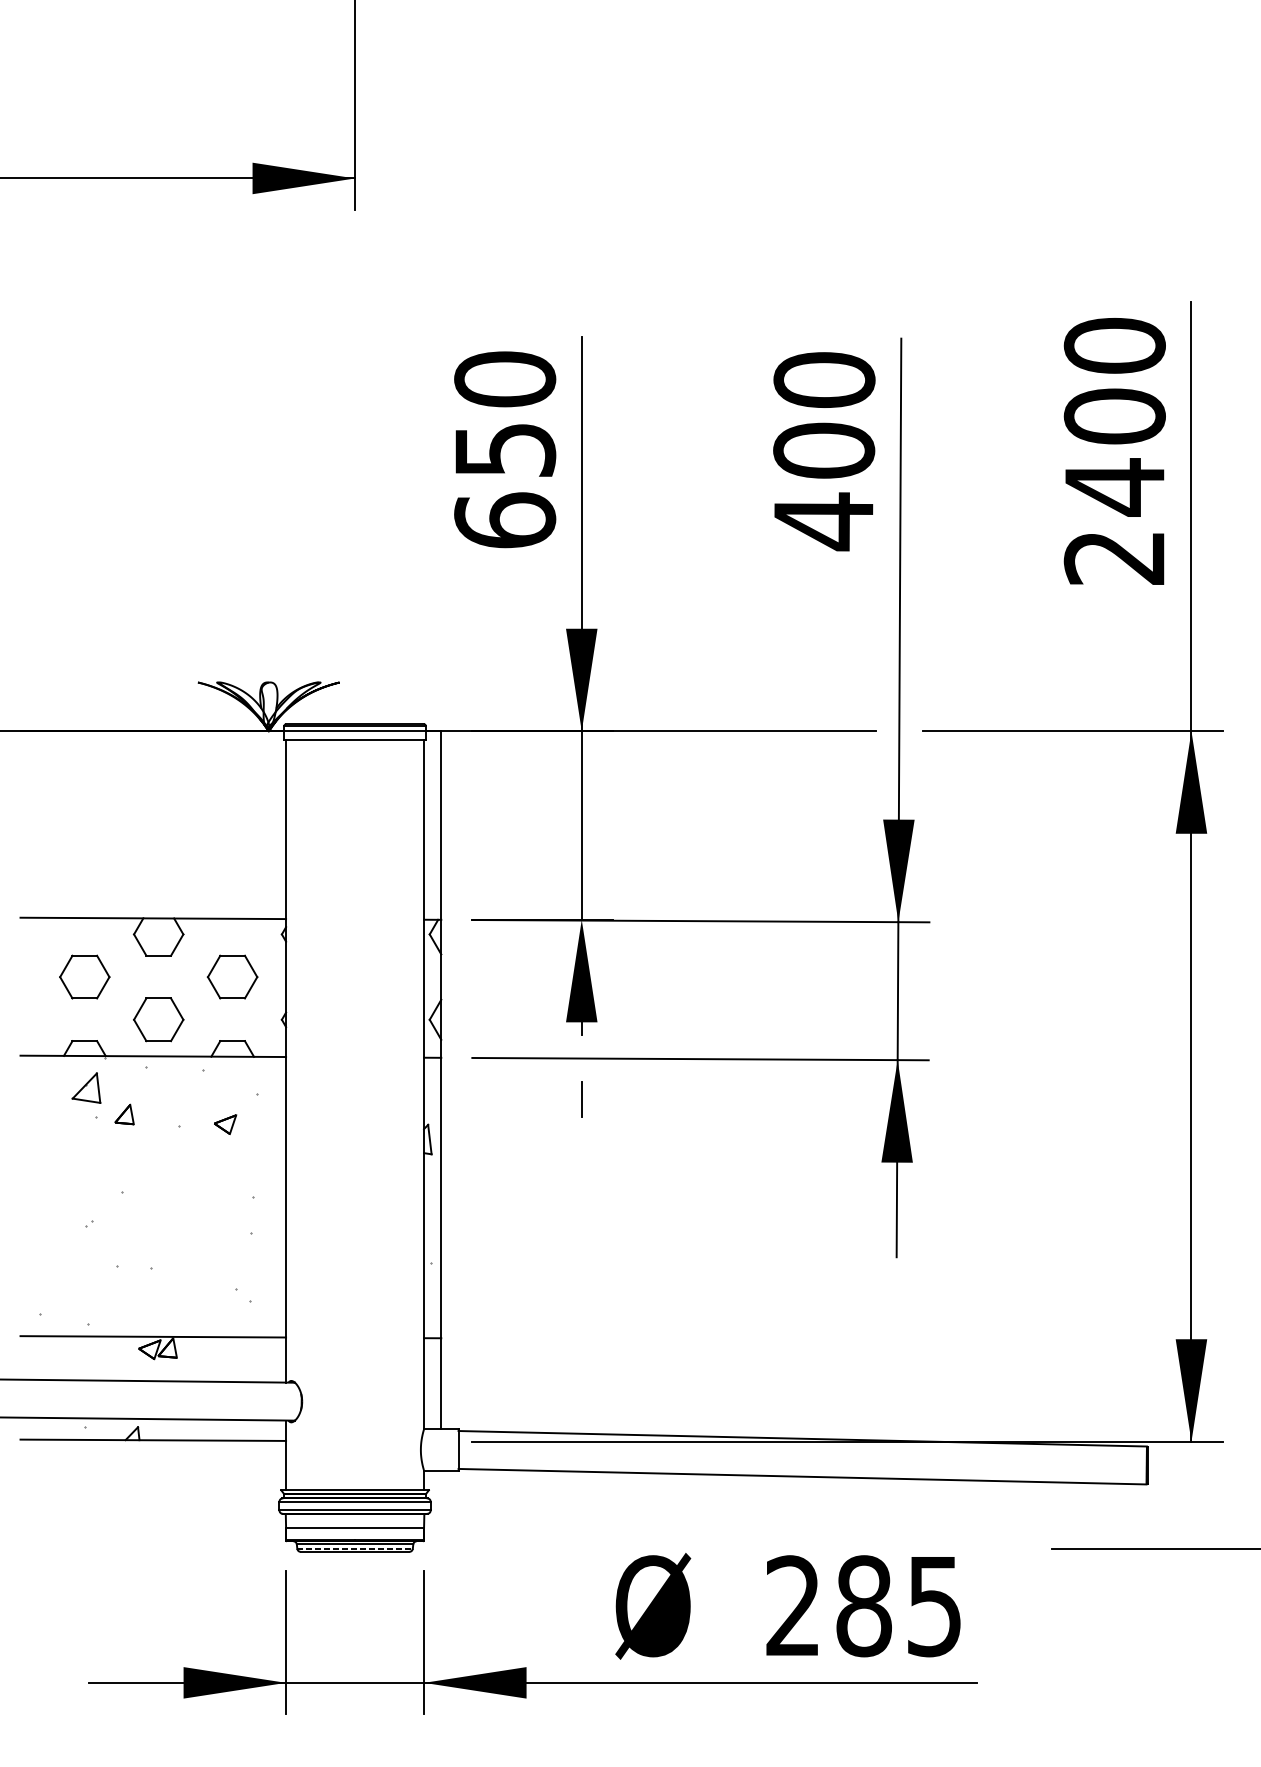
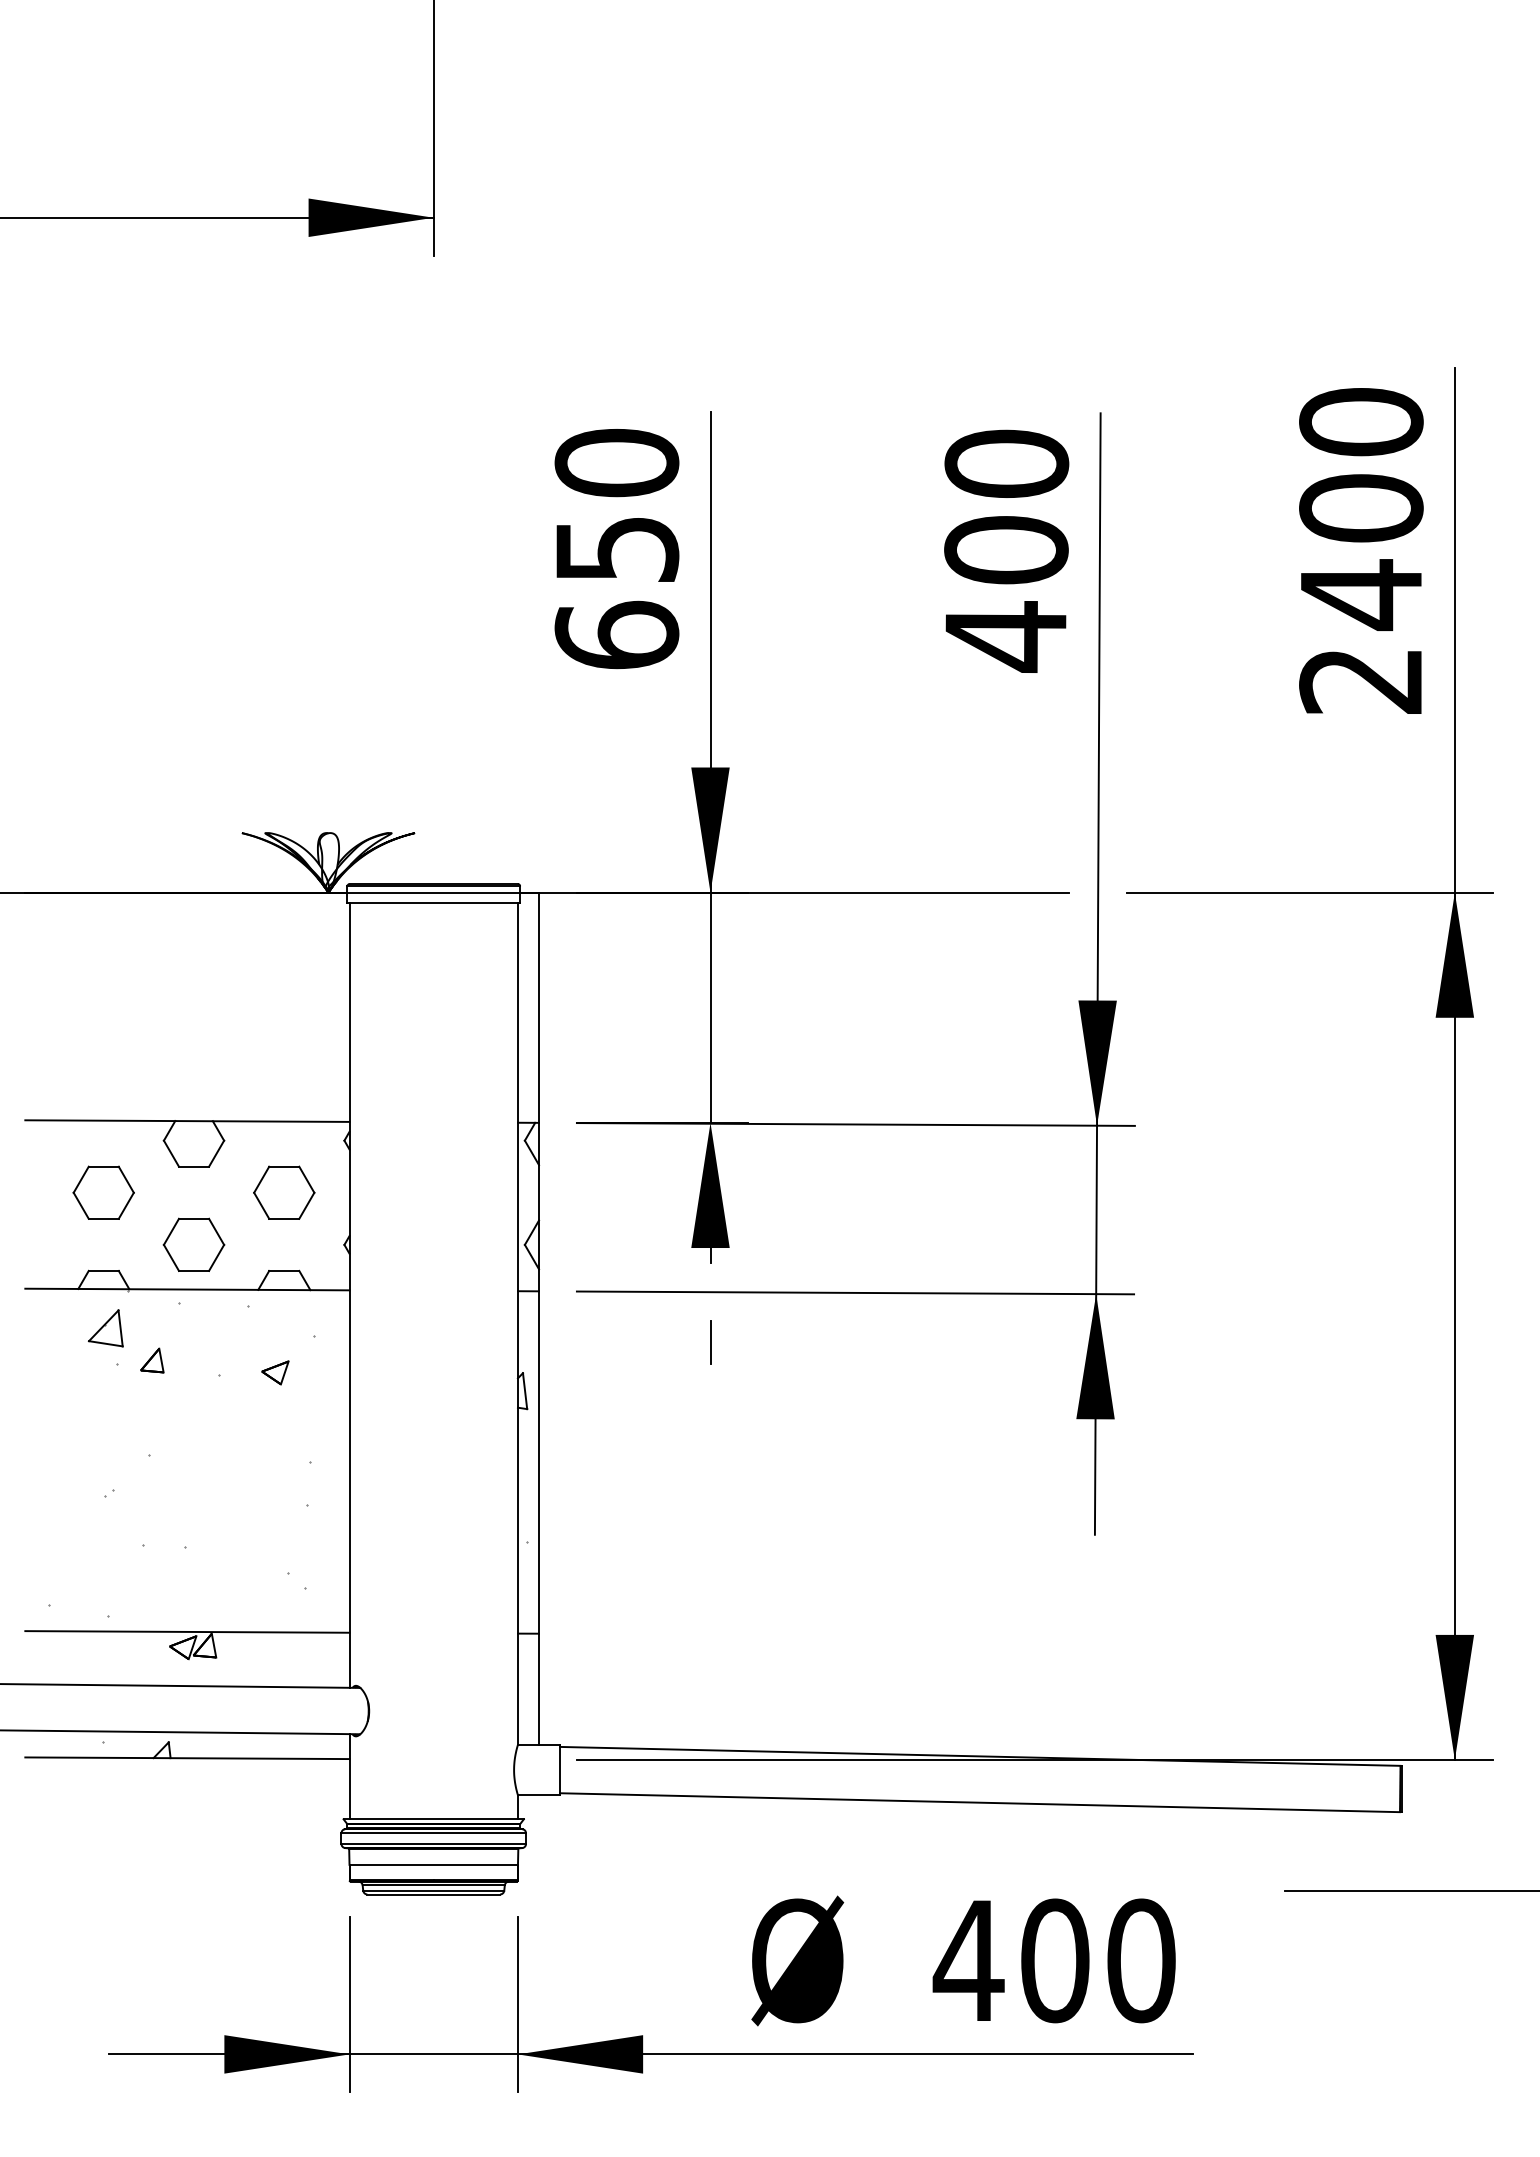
line: (354, 1548) -> (433, 1890), dashed -> solid
text: (862, 1605) -> (1053, 1960), 285 -> 400

